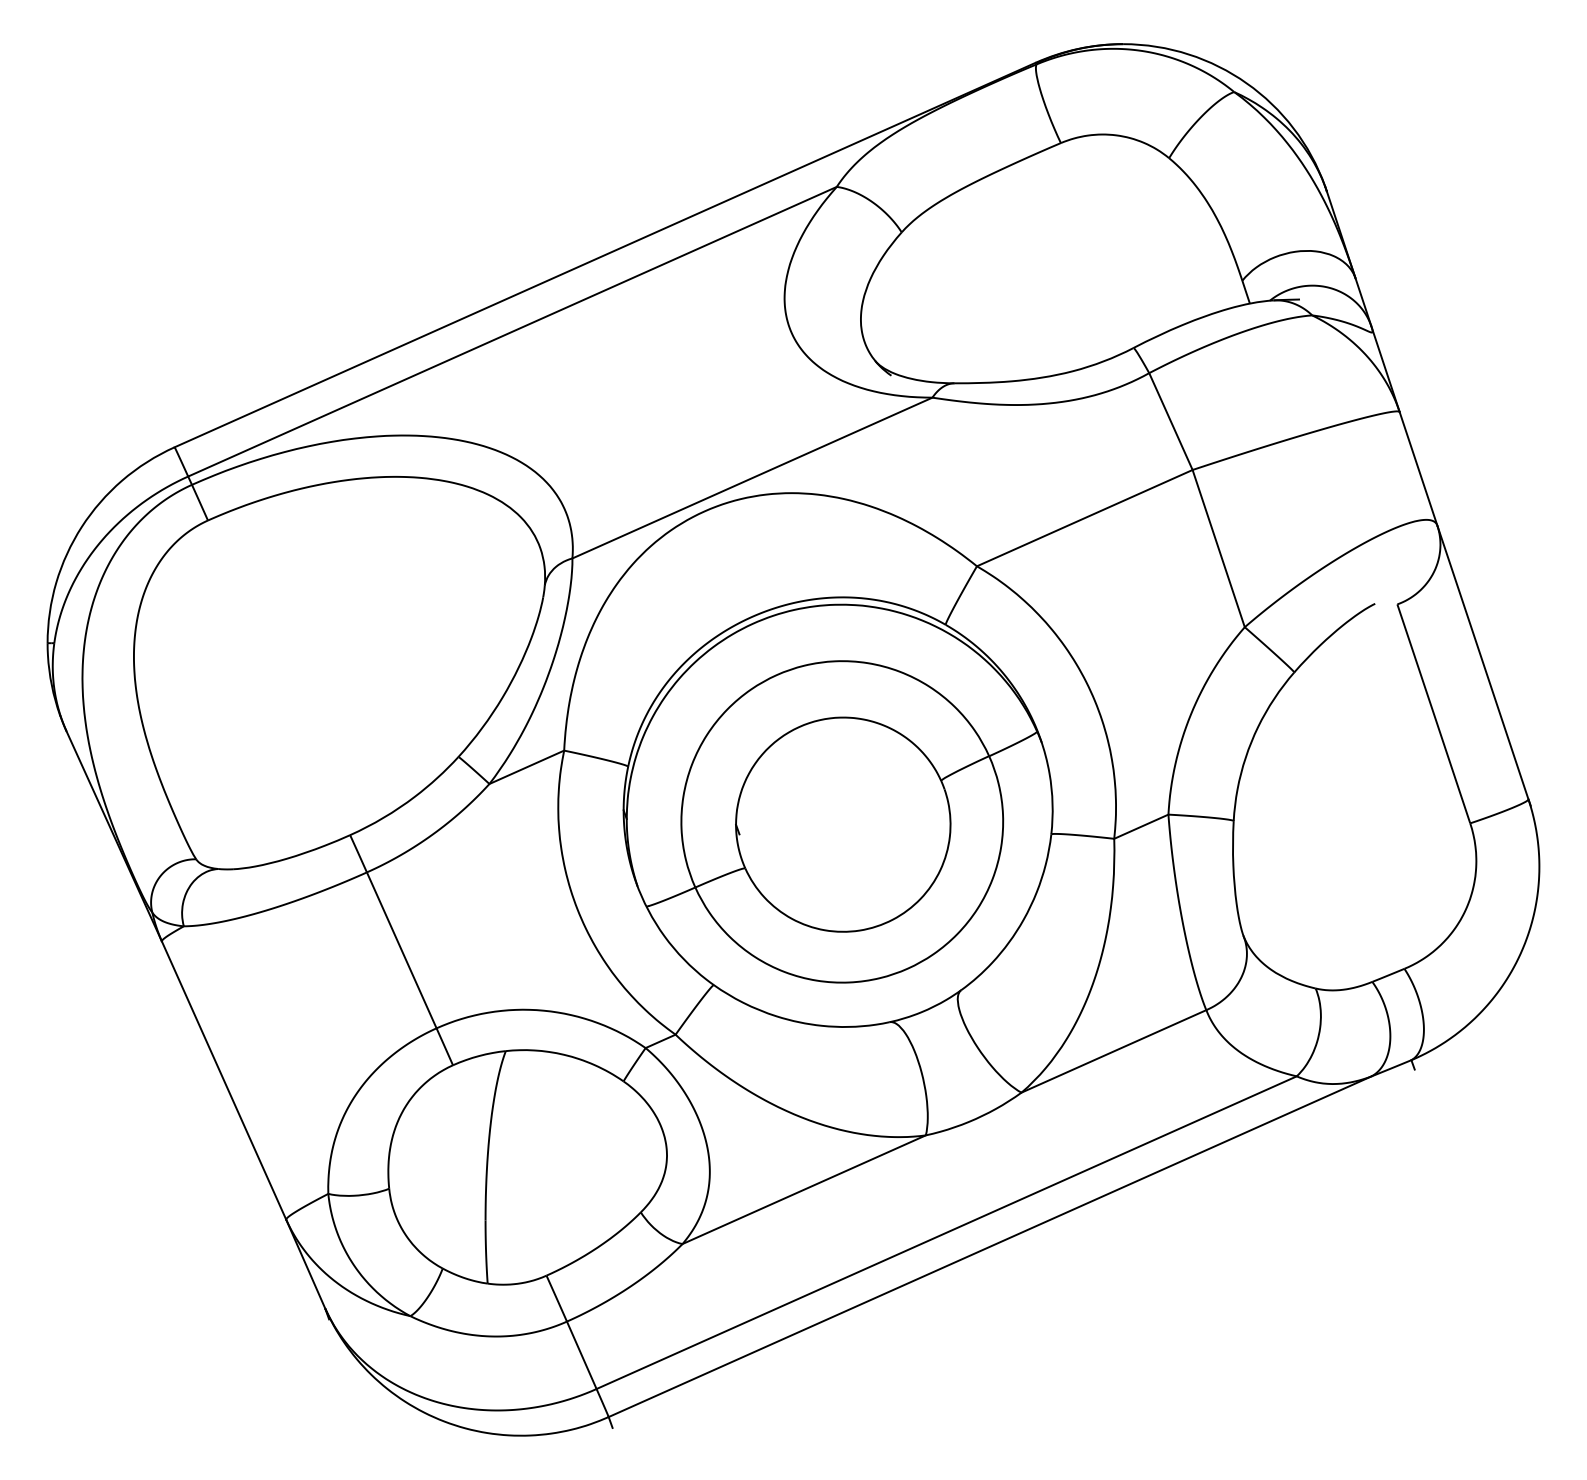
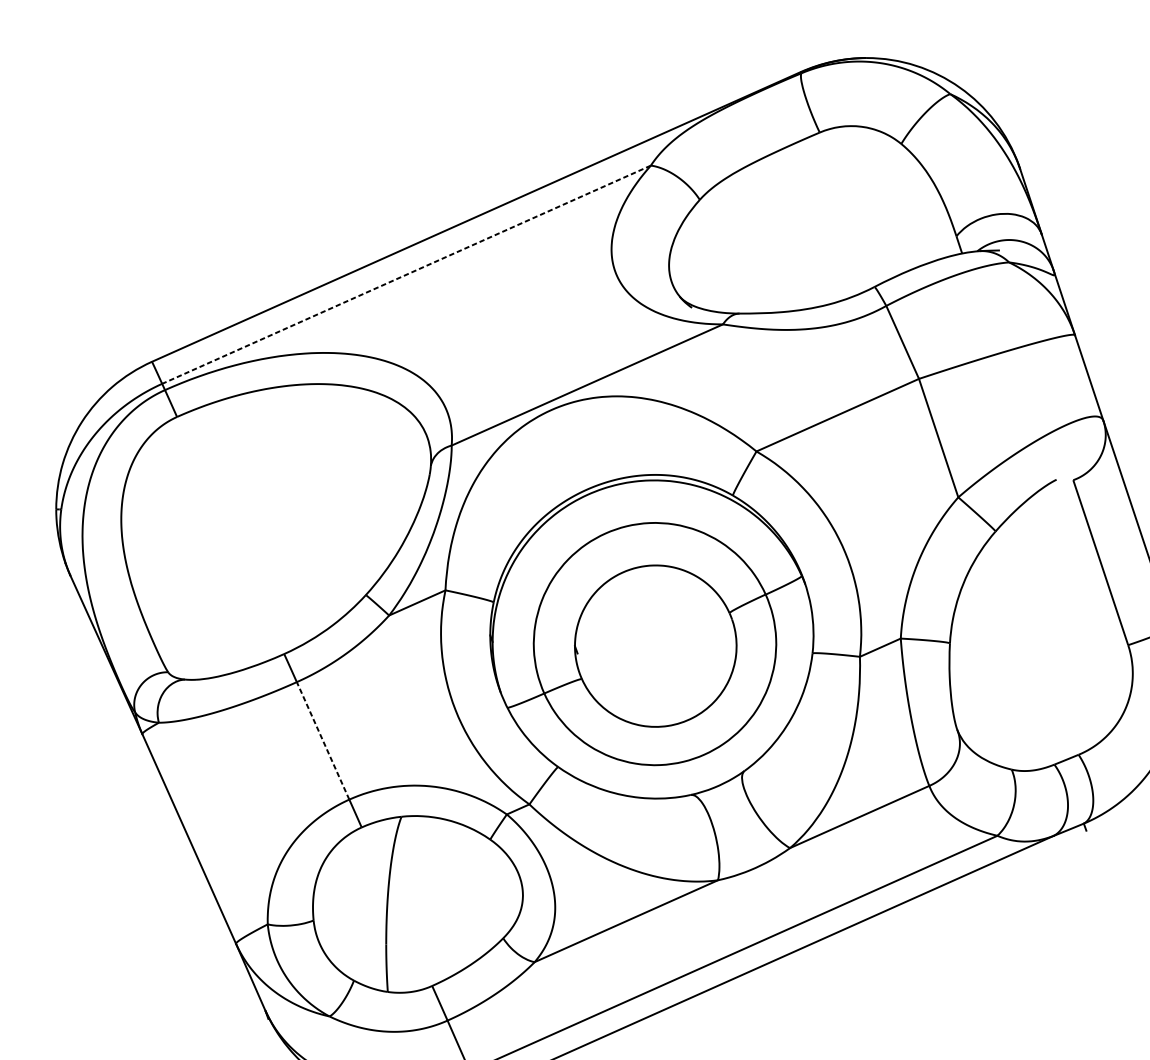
line: (512, 331) -> (406, 274), solid -> dashed
line: (401, 949) -> (322, 740), solid -> dashed

